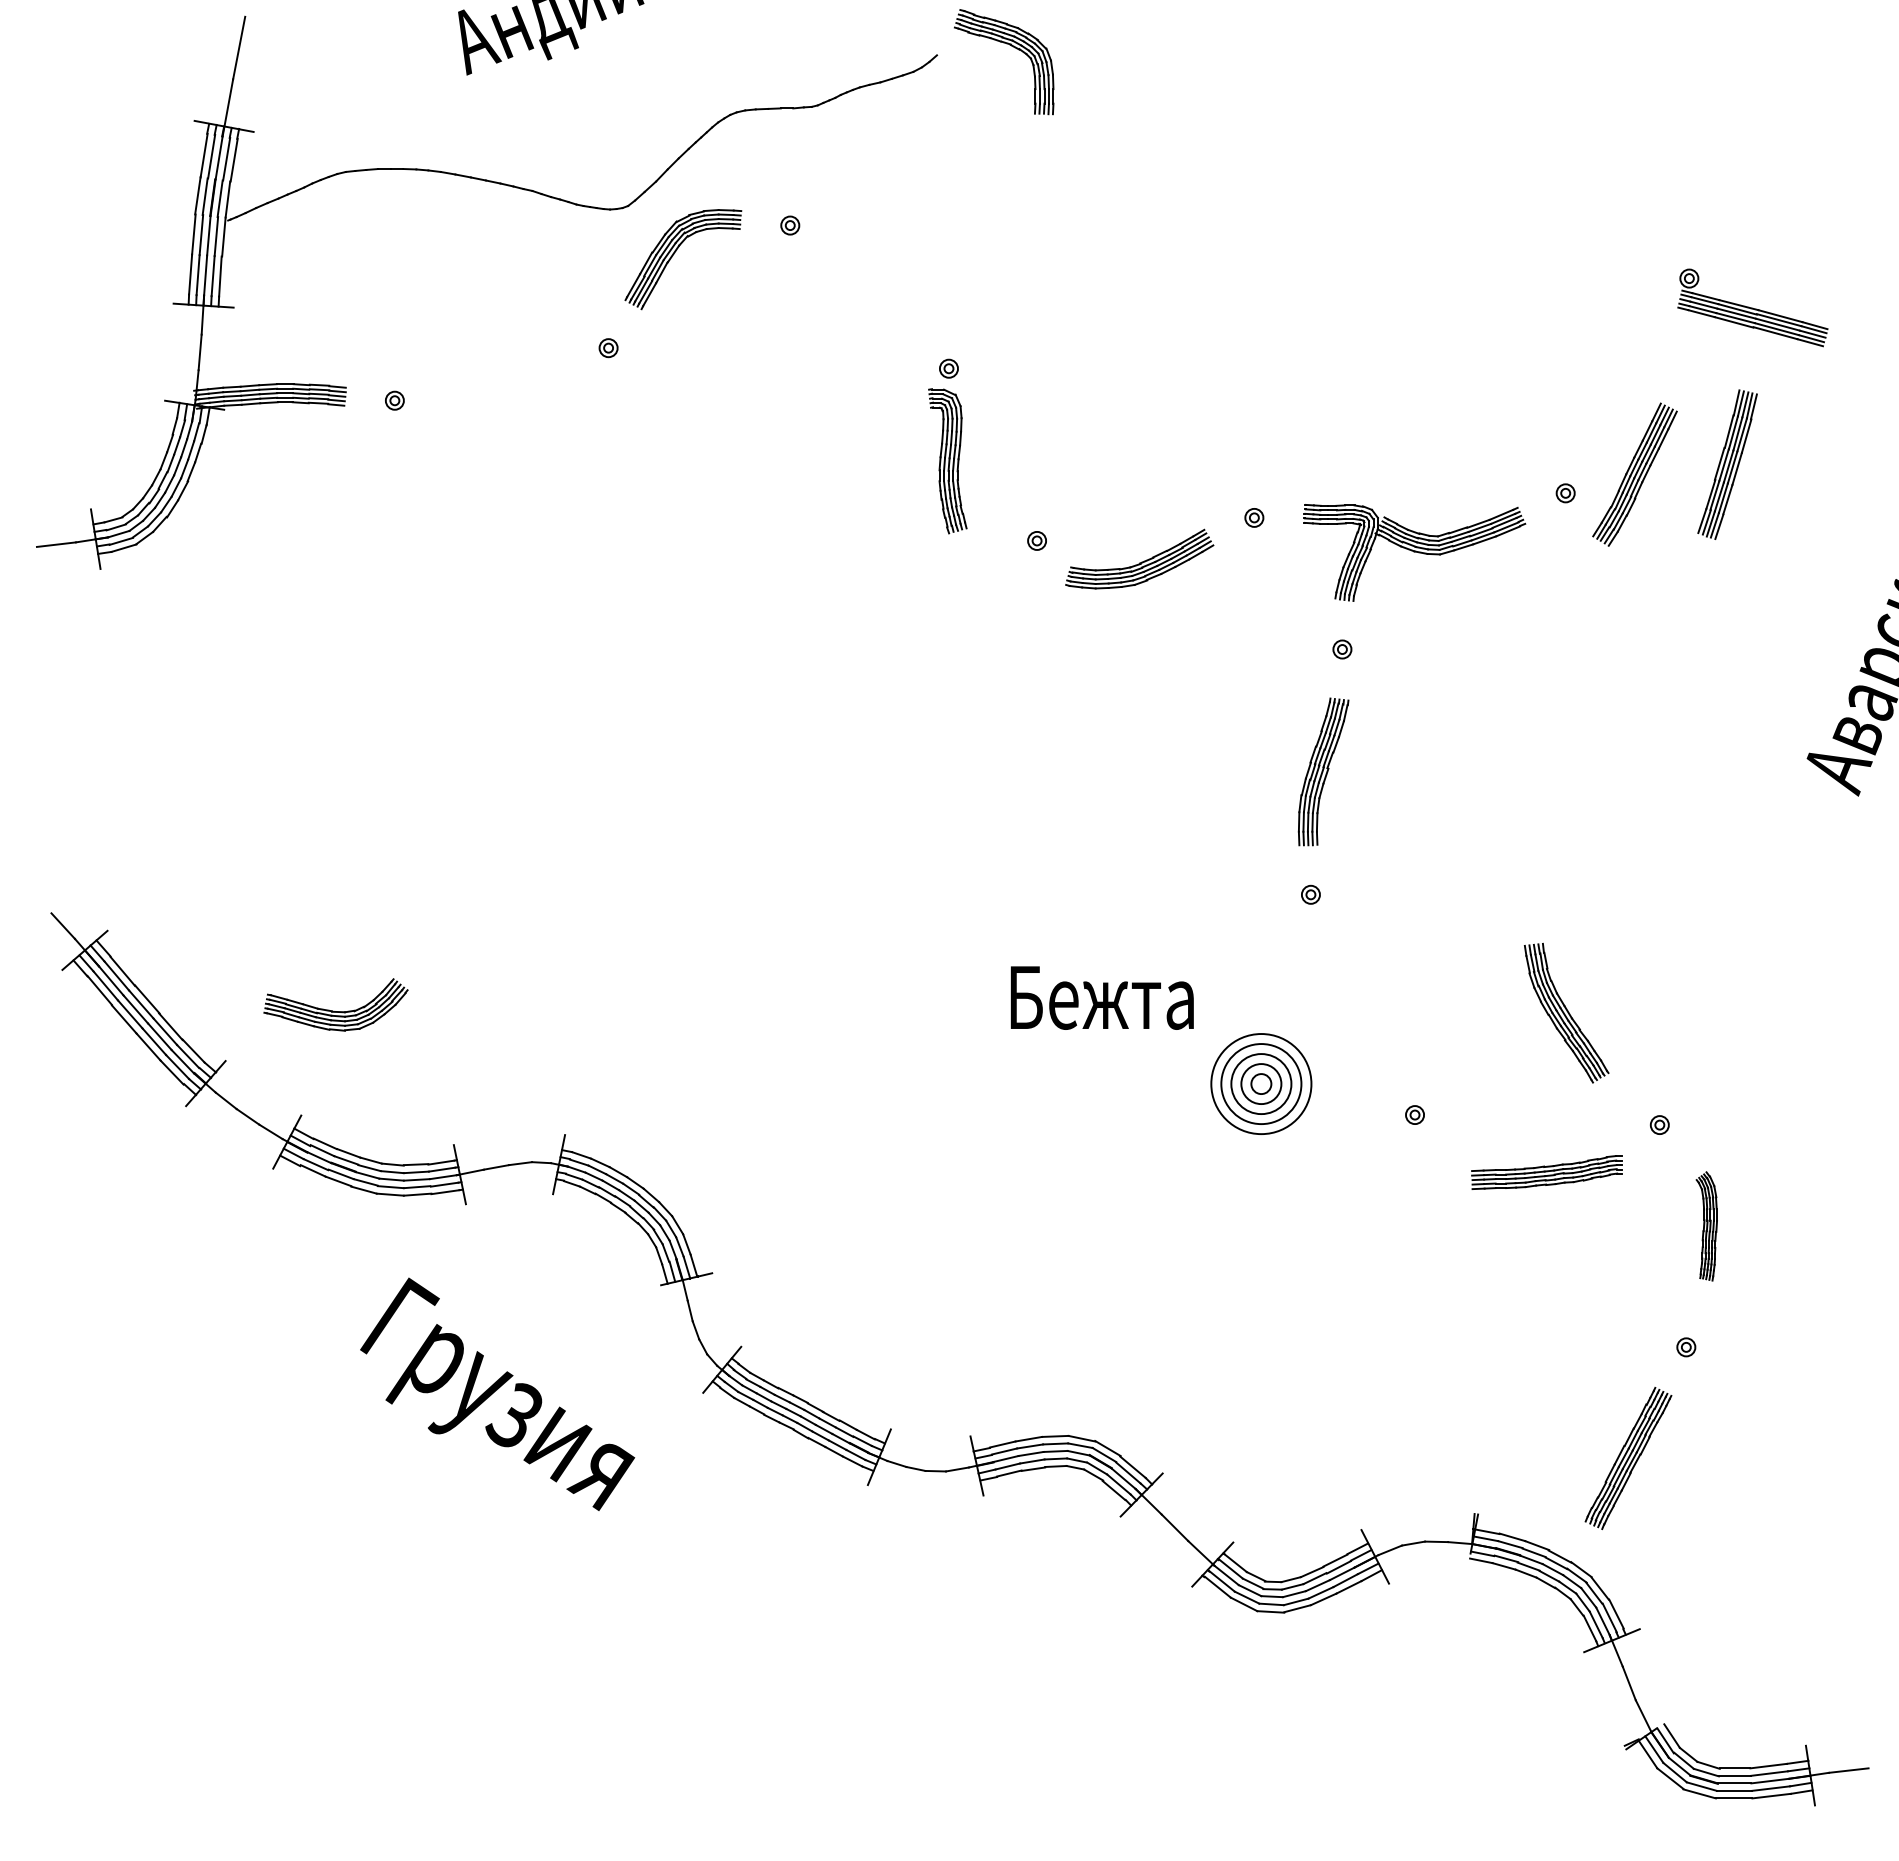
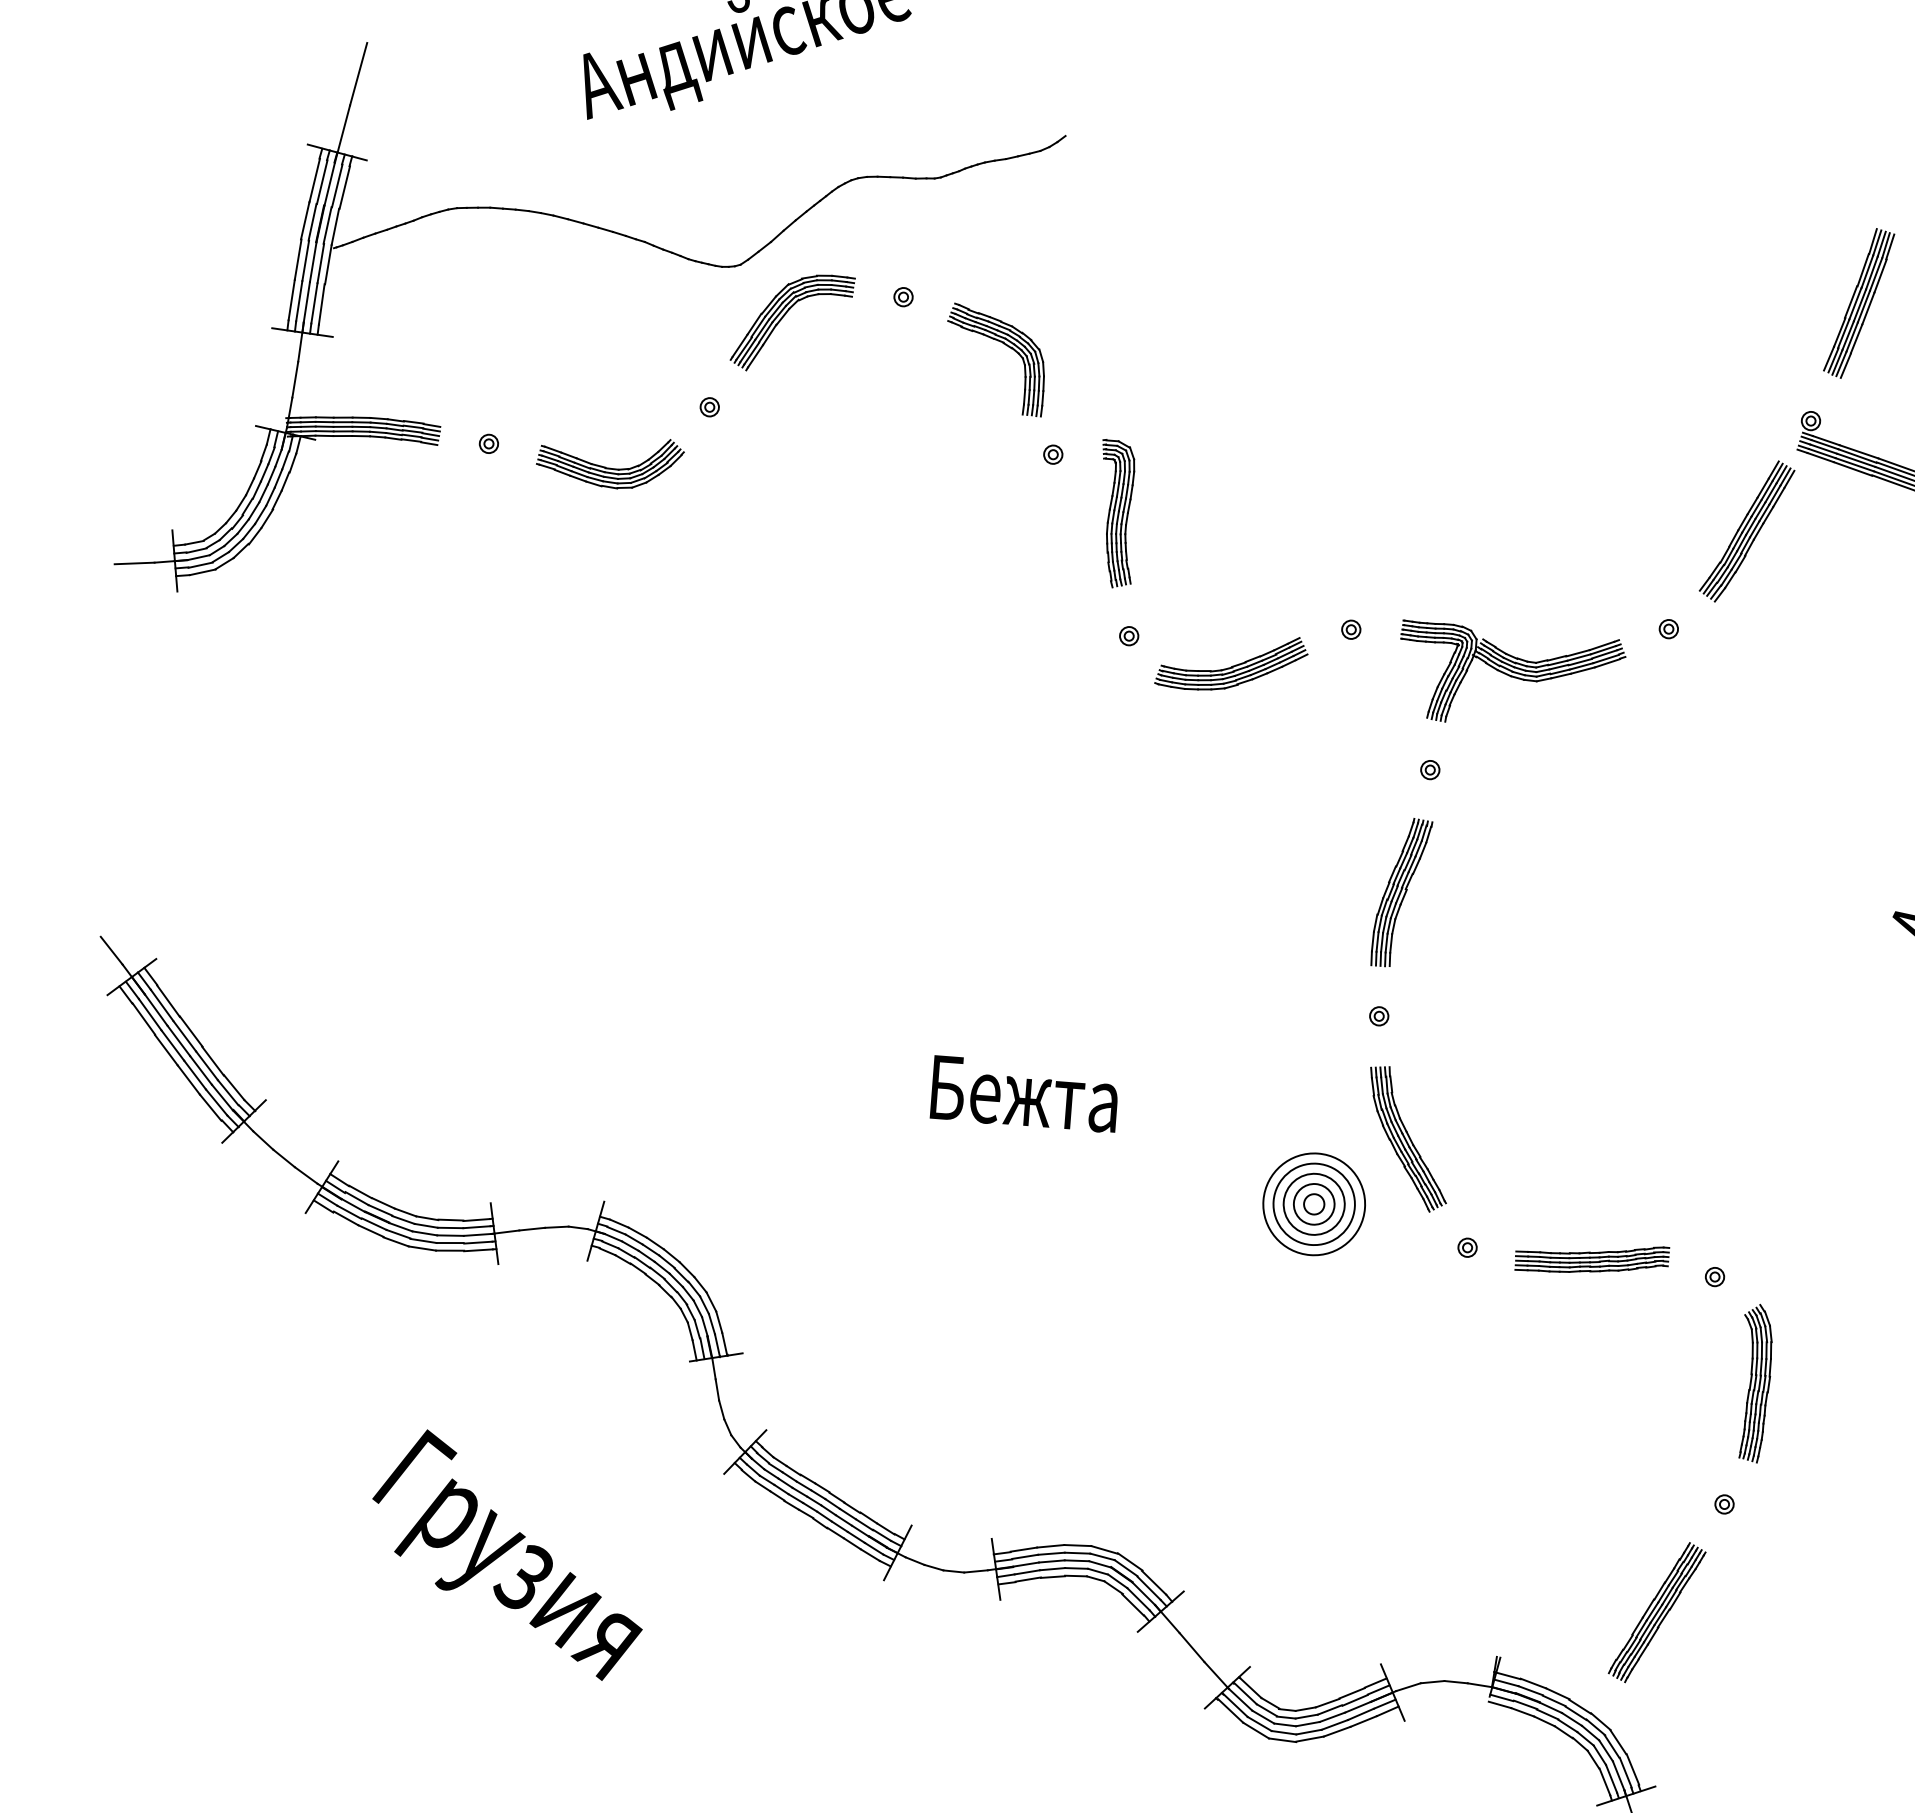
part: (1011, 46) -> (1004, 344), moved
part: (947, 461) -> (1116, 514), moved
part: (1727, 464) -> (1858, 303), moved
part: (1634, 474) -> (1746, 531), moved
text: (1101, 997) -> (1024, 1093), moved
part: (333, 1010) -> (607, 467), moved
part: (1566, 1013) -> (1408, 1139), moved
part: (1546, 1172) -> (1591, 1258), moved
part: (1706, 1226) -> (1754, 1383), size x1.43
text: (497, 1393) -> (508, 1553), moved

